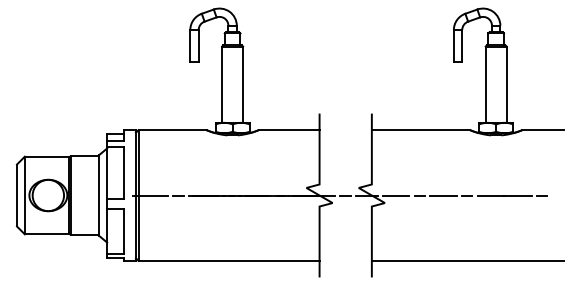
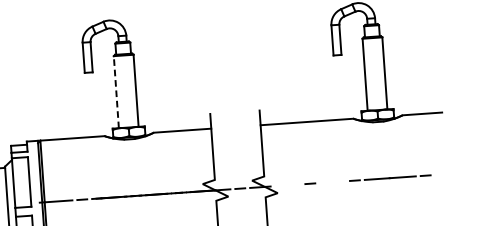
line: (222, 84) -> (116, 91), solid -> dashed
line: (396, 195) -> (288, 185), removed
line: (443, 195) -> (332, 182), removed

